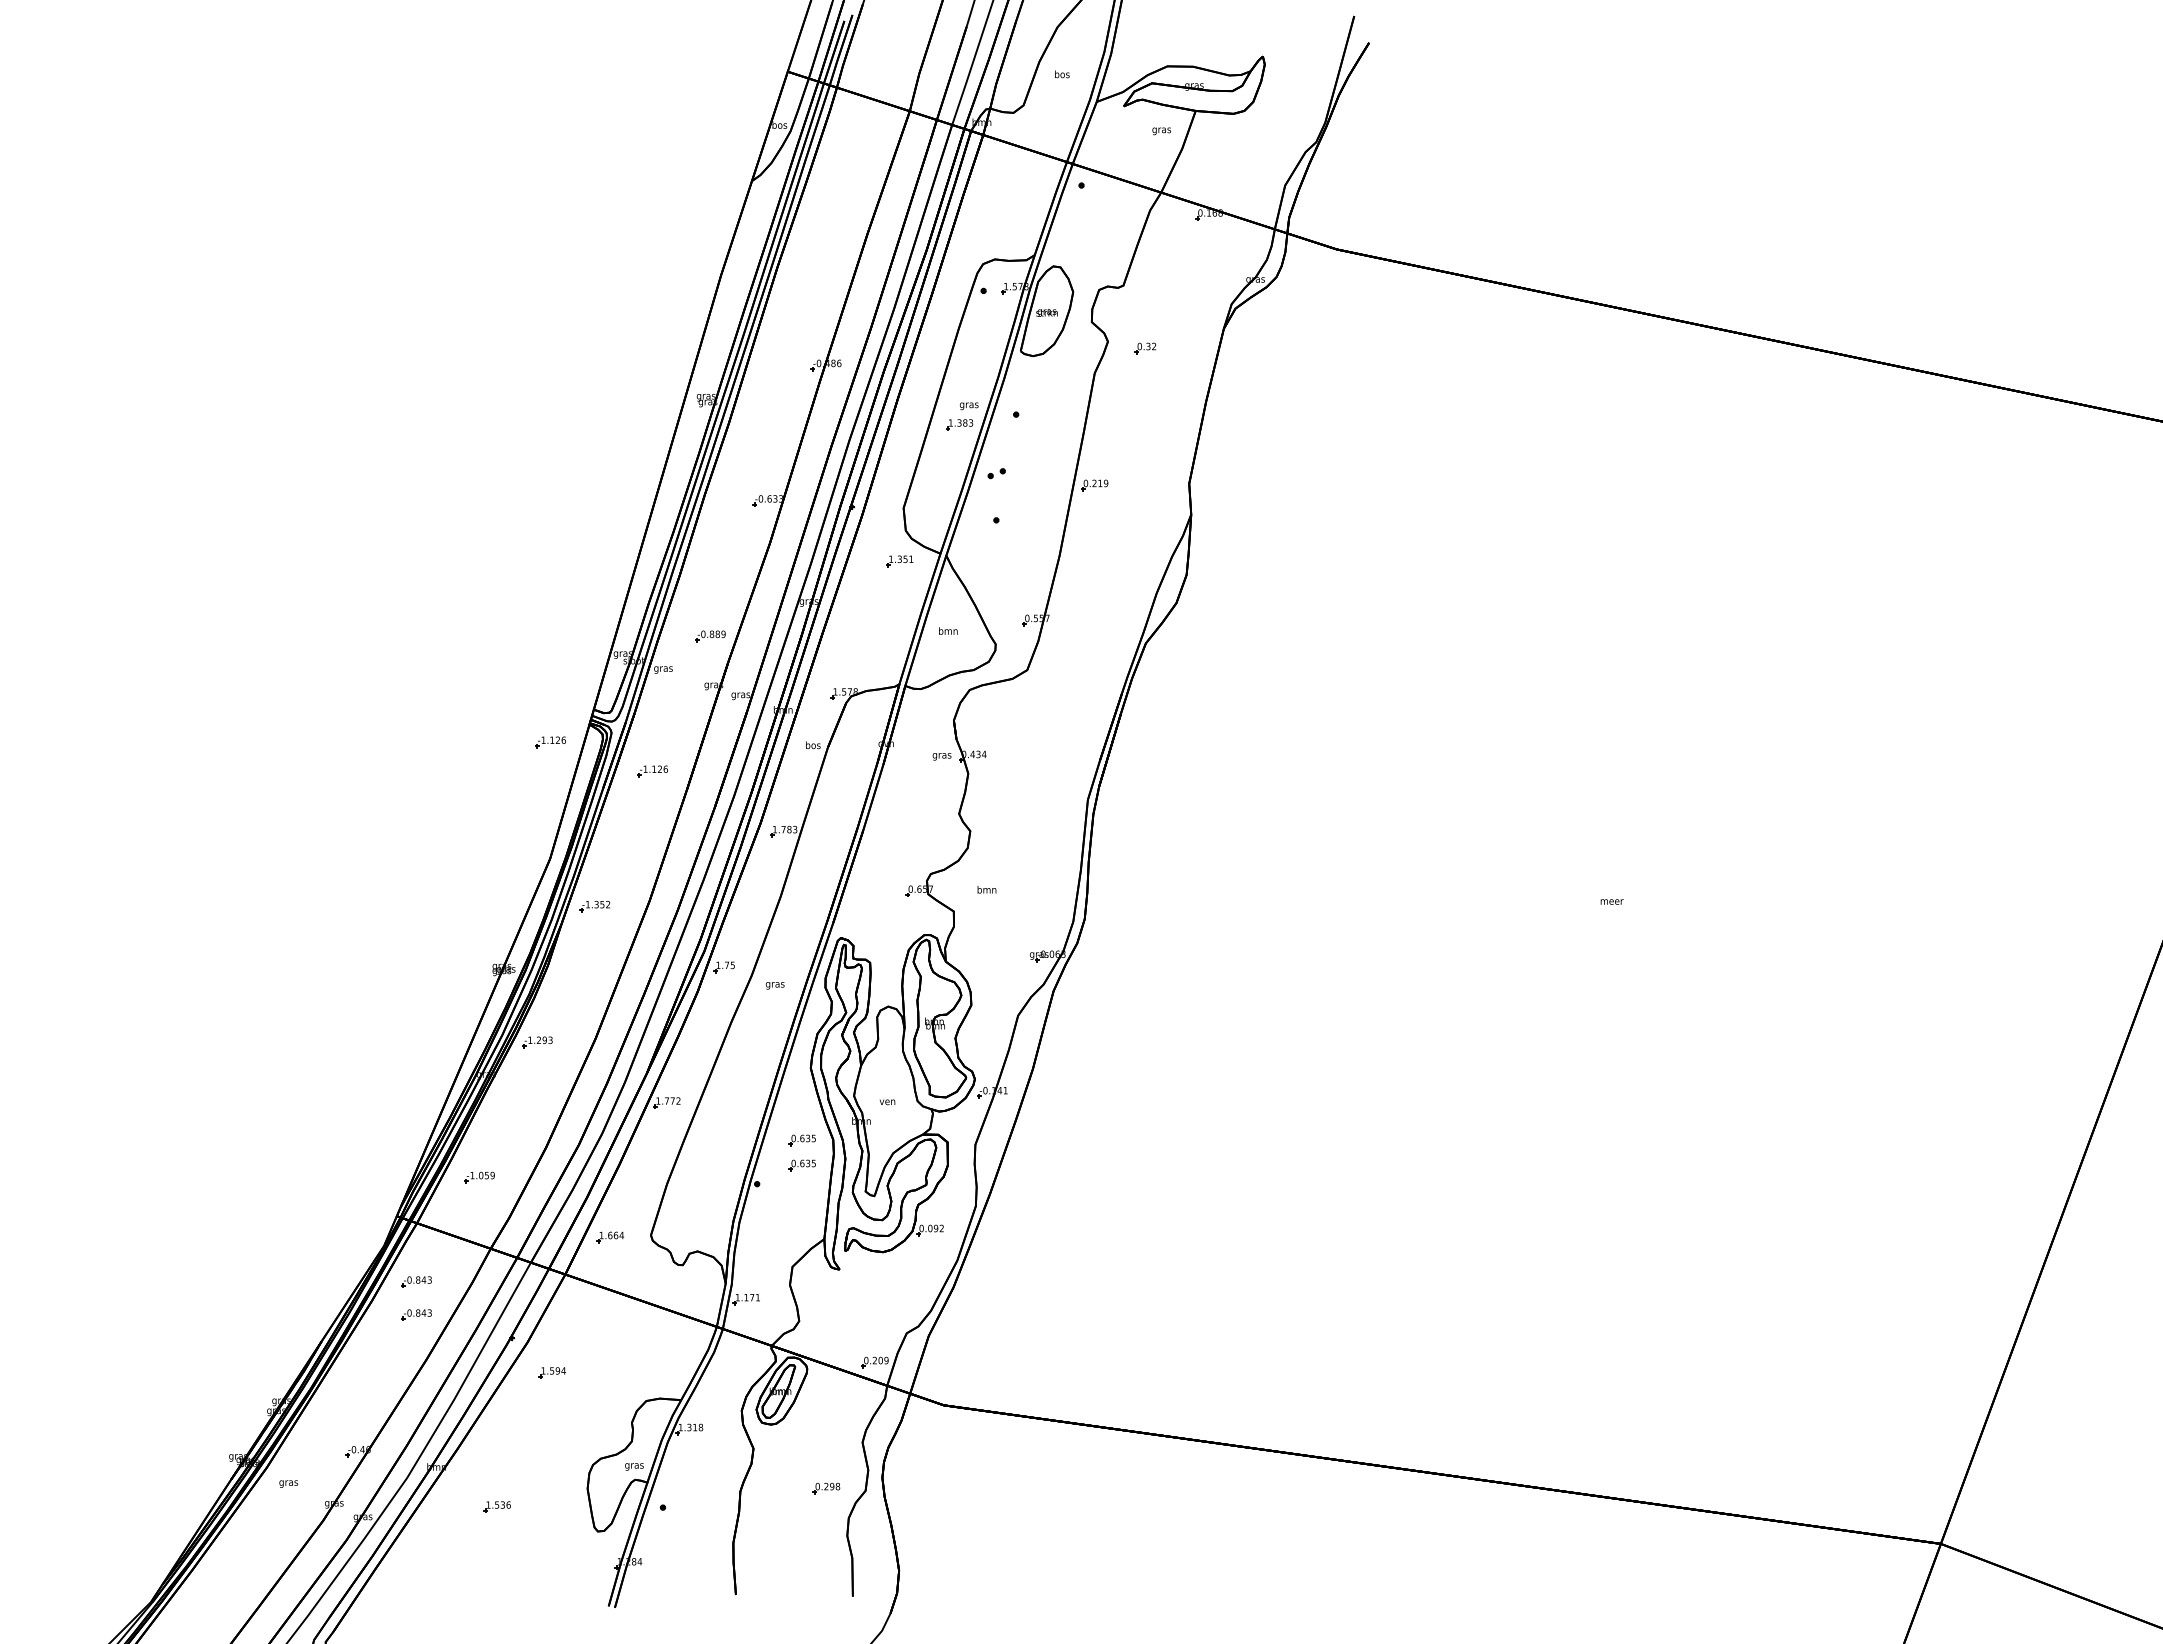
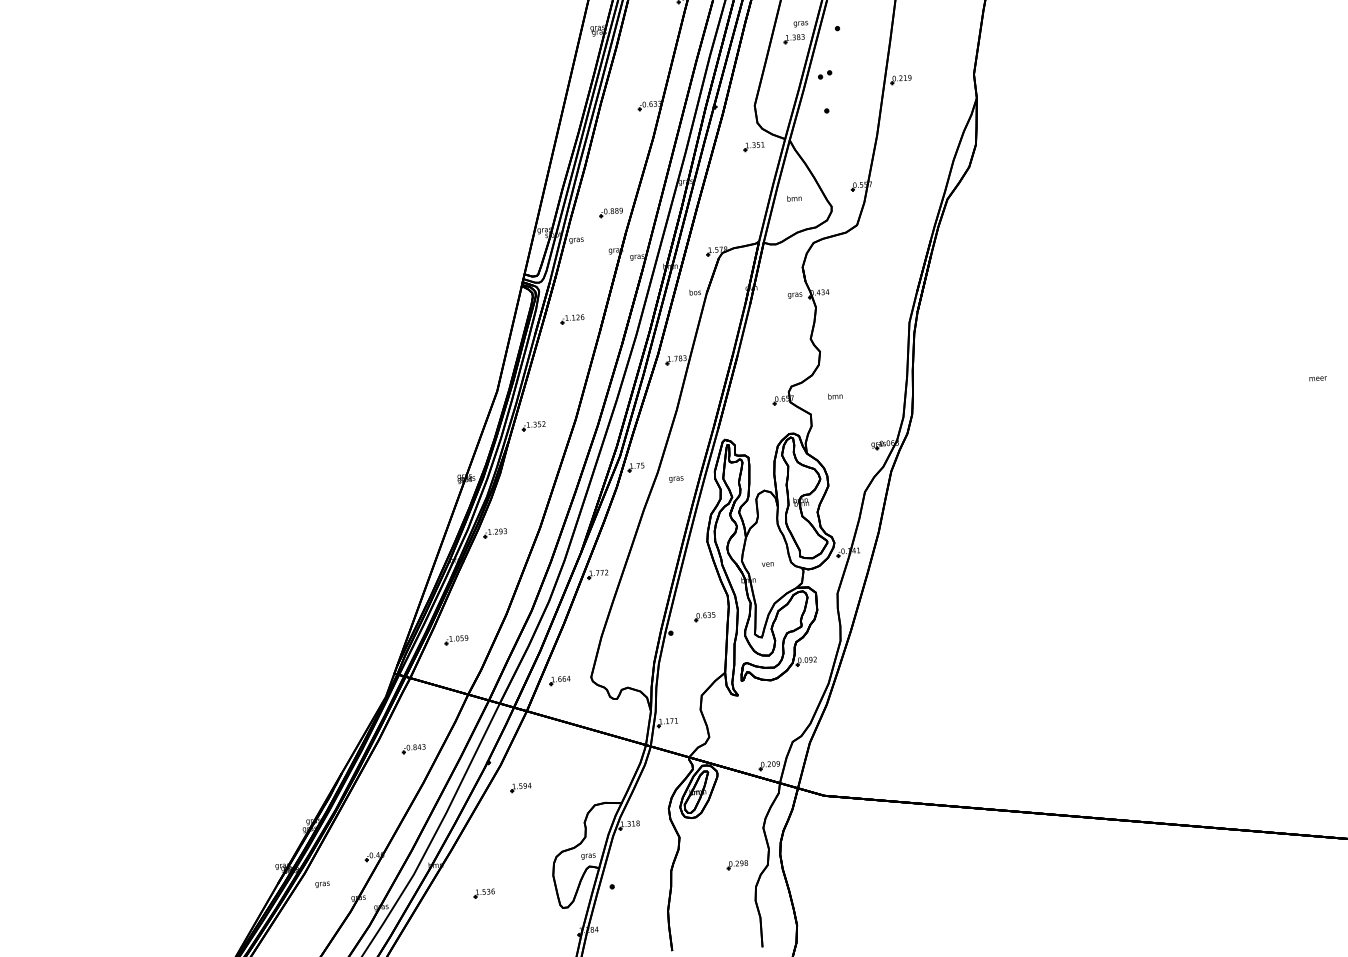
part: (550, 742) -> (492, 301), removed
part: (801, 1140) -> (703, 597), removed
part: (416, 1281) -> (412, 723), removed

